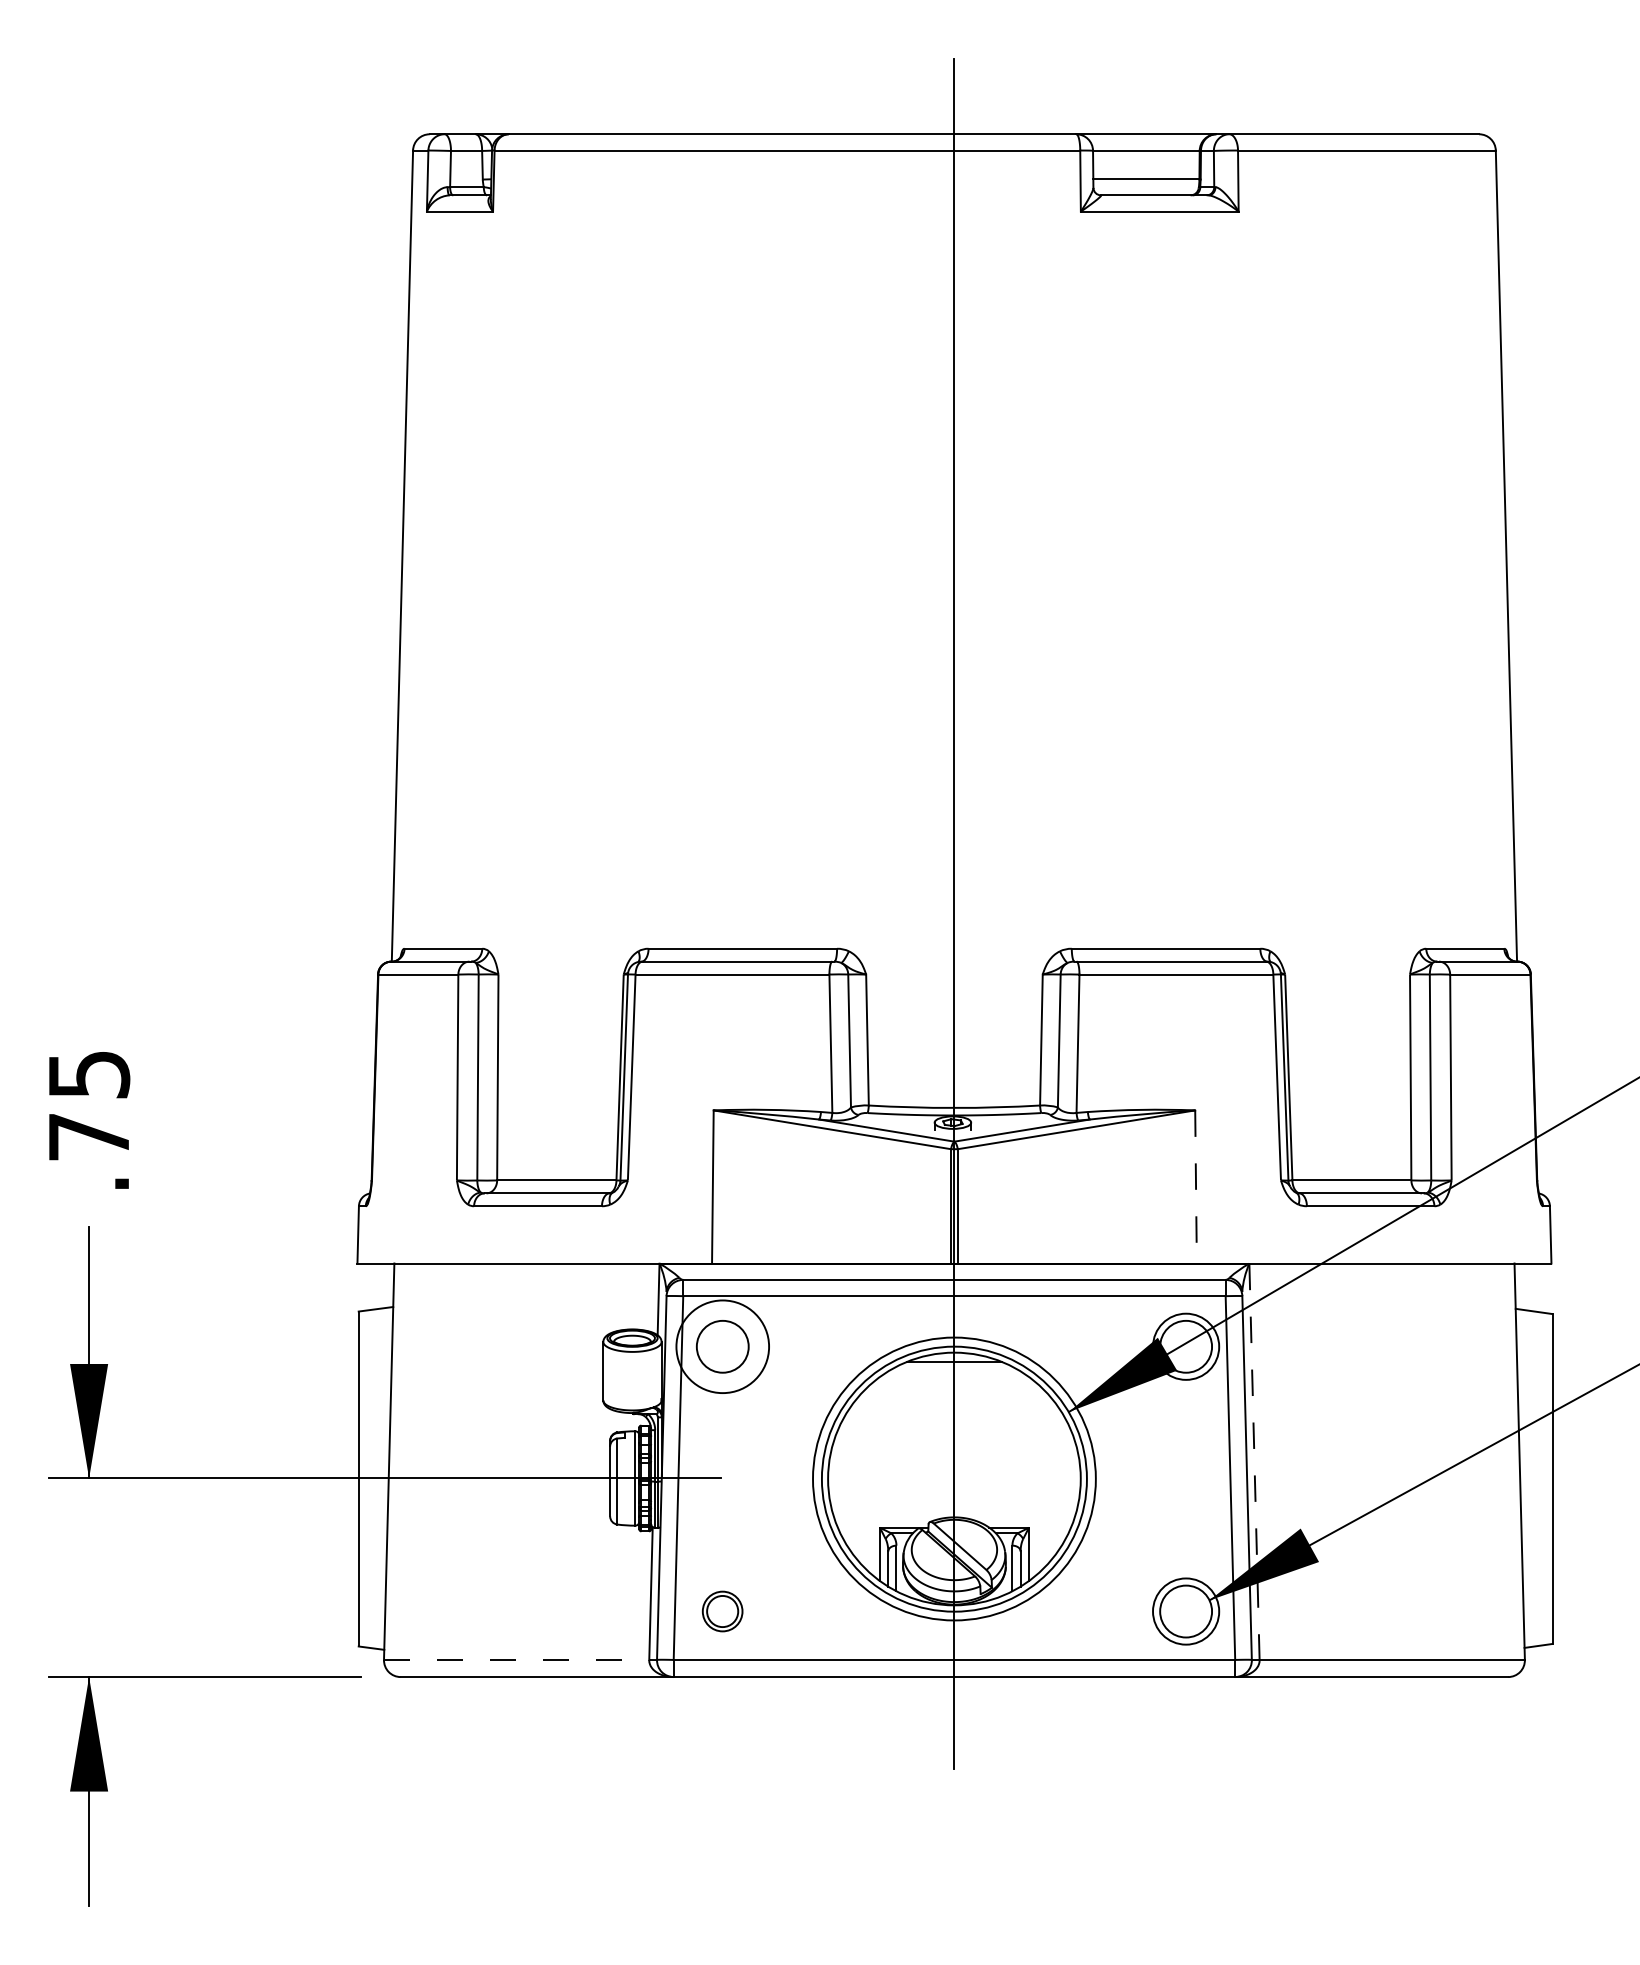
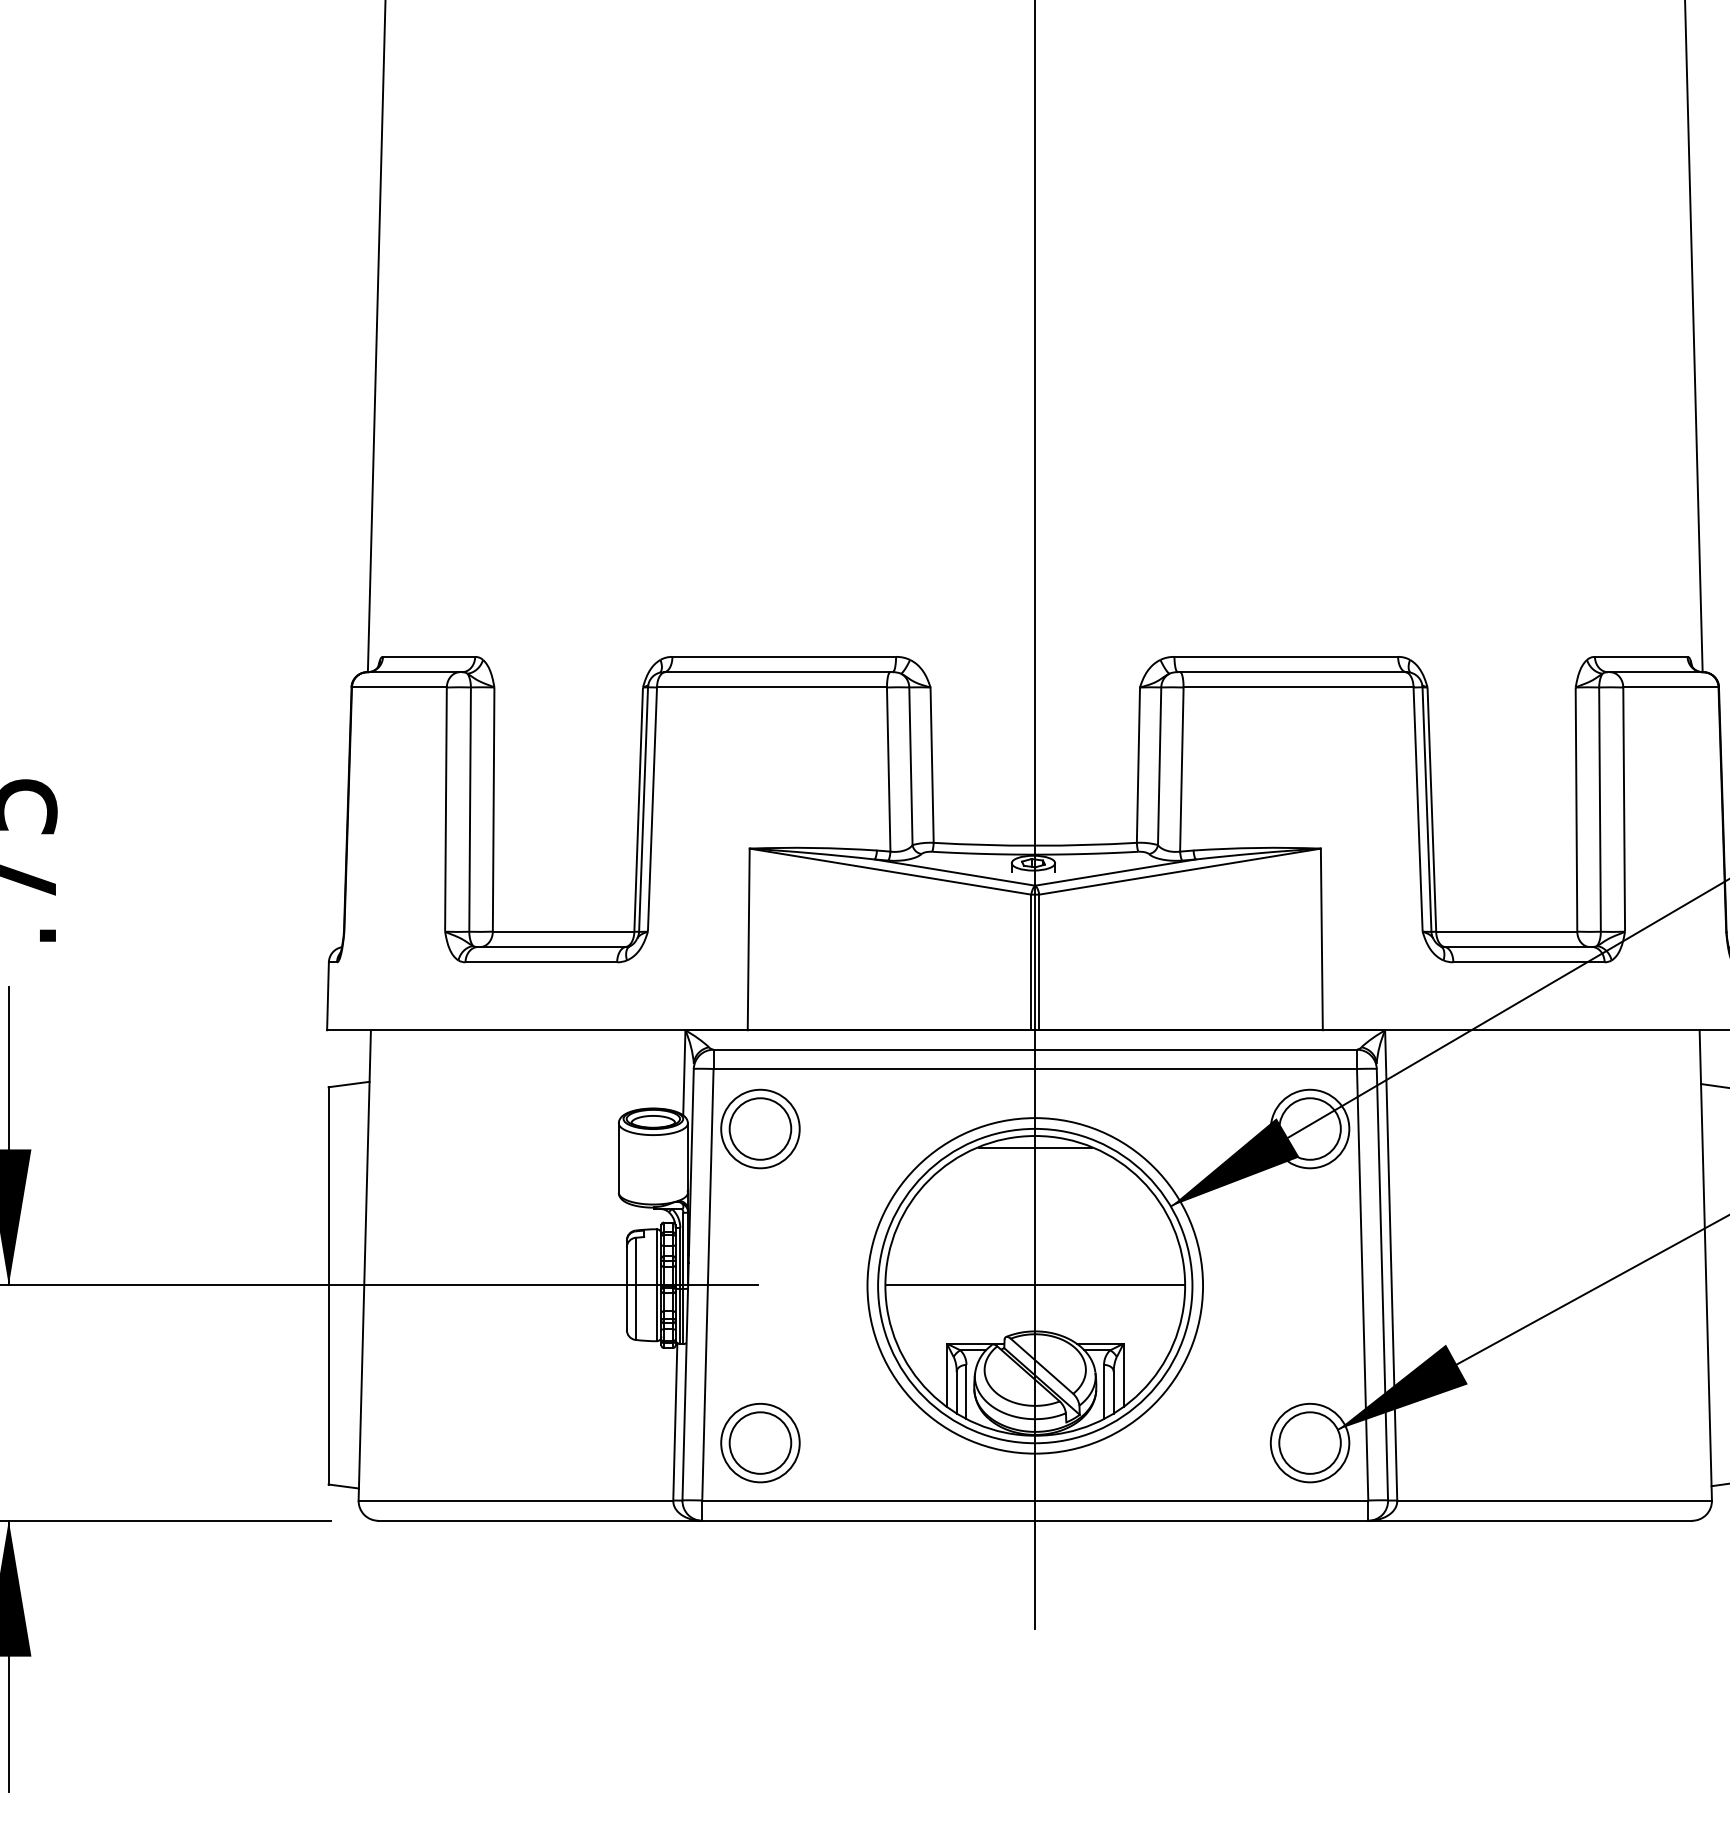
line: (1196, 1186) -> (1322, 938), dashed -> solid
circle: (722, 1346) -> (760, 1128), size x0.71
line: (1254, 1462) -> (1391, 1266), dashed -> solid
line: (954, 1478) -> (1035, 1285), added
part: (722, 1611) -> (760, 1443), size x1.67
line: (516, 1659) -> (515, 1499), dashed -> solid

